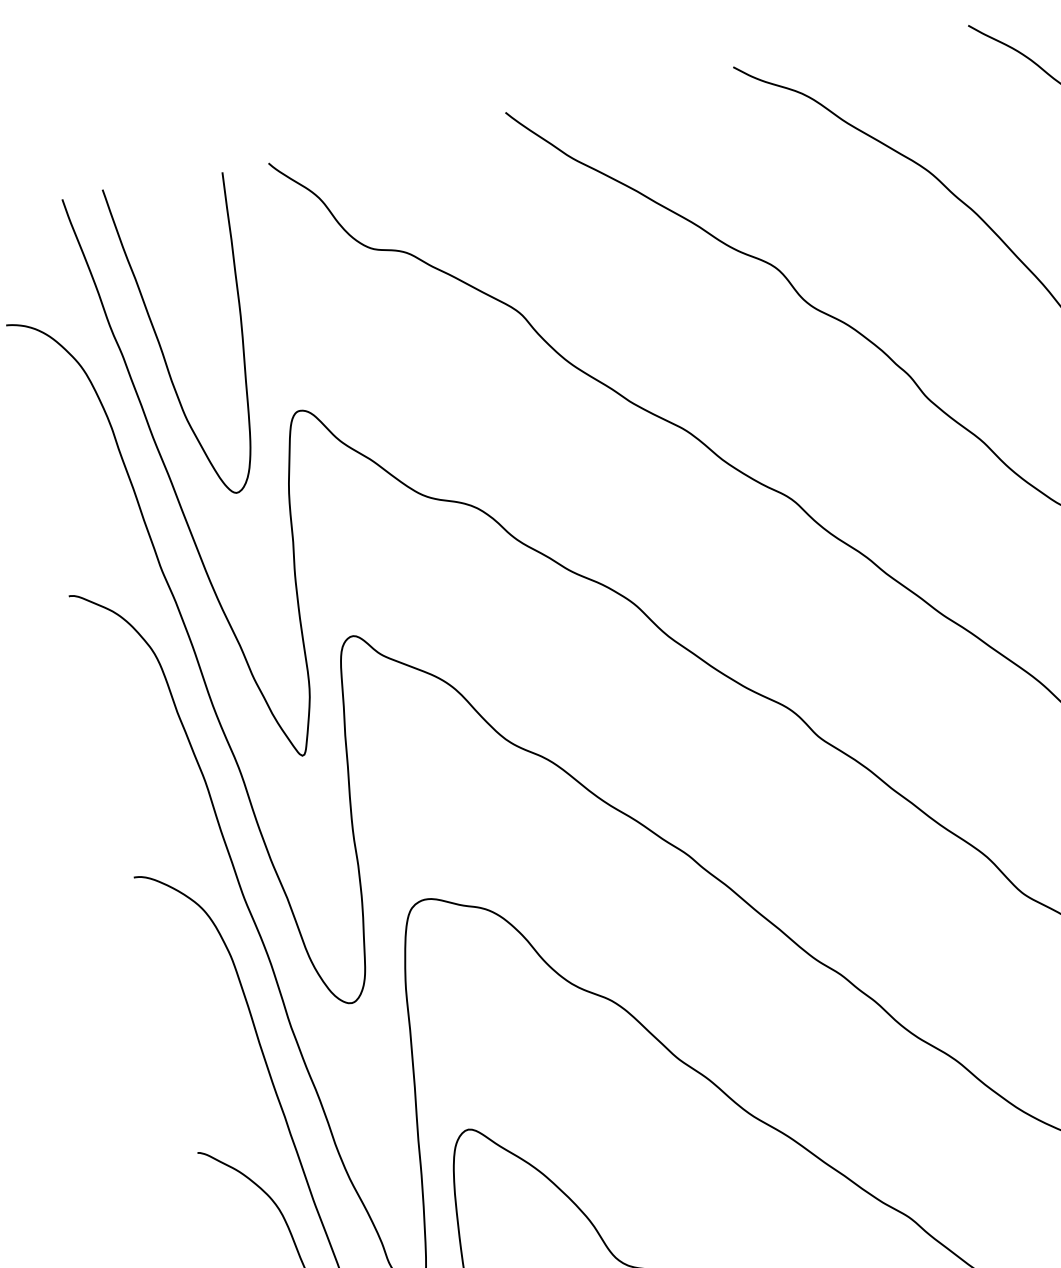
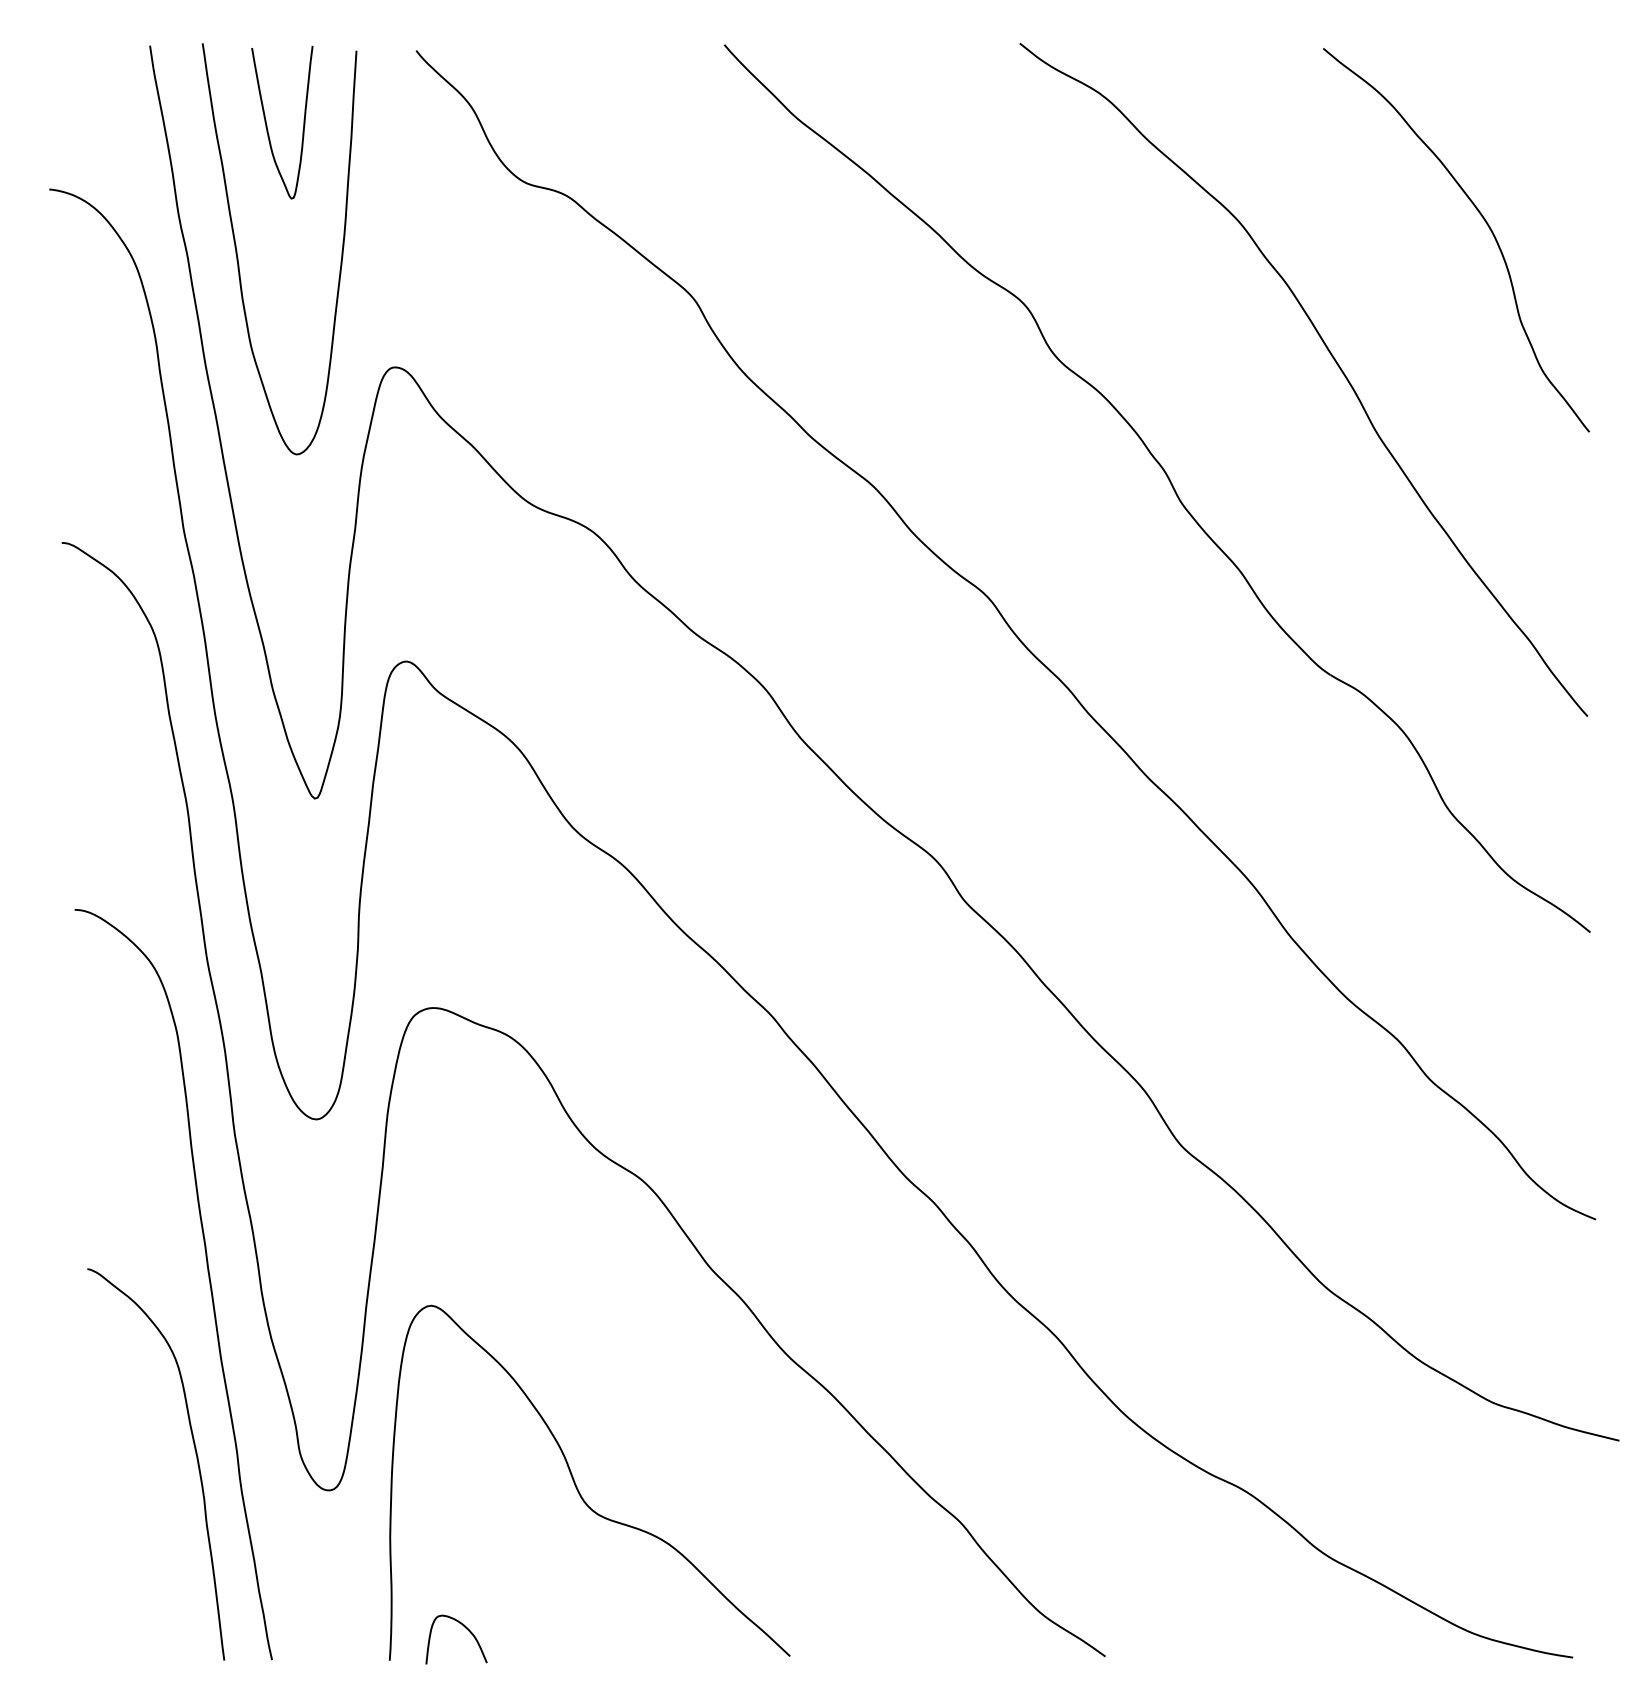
curve: (164, 242) -> (267, 124), added

